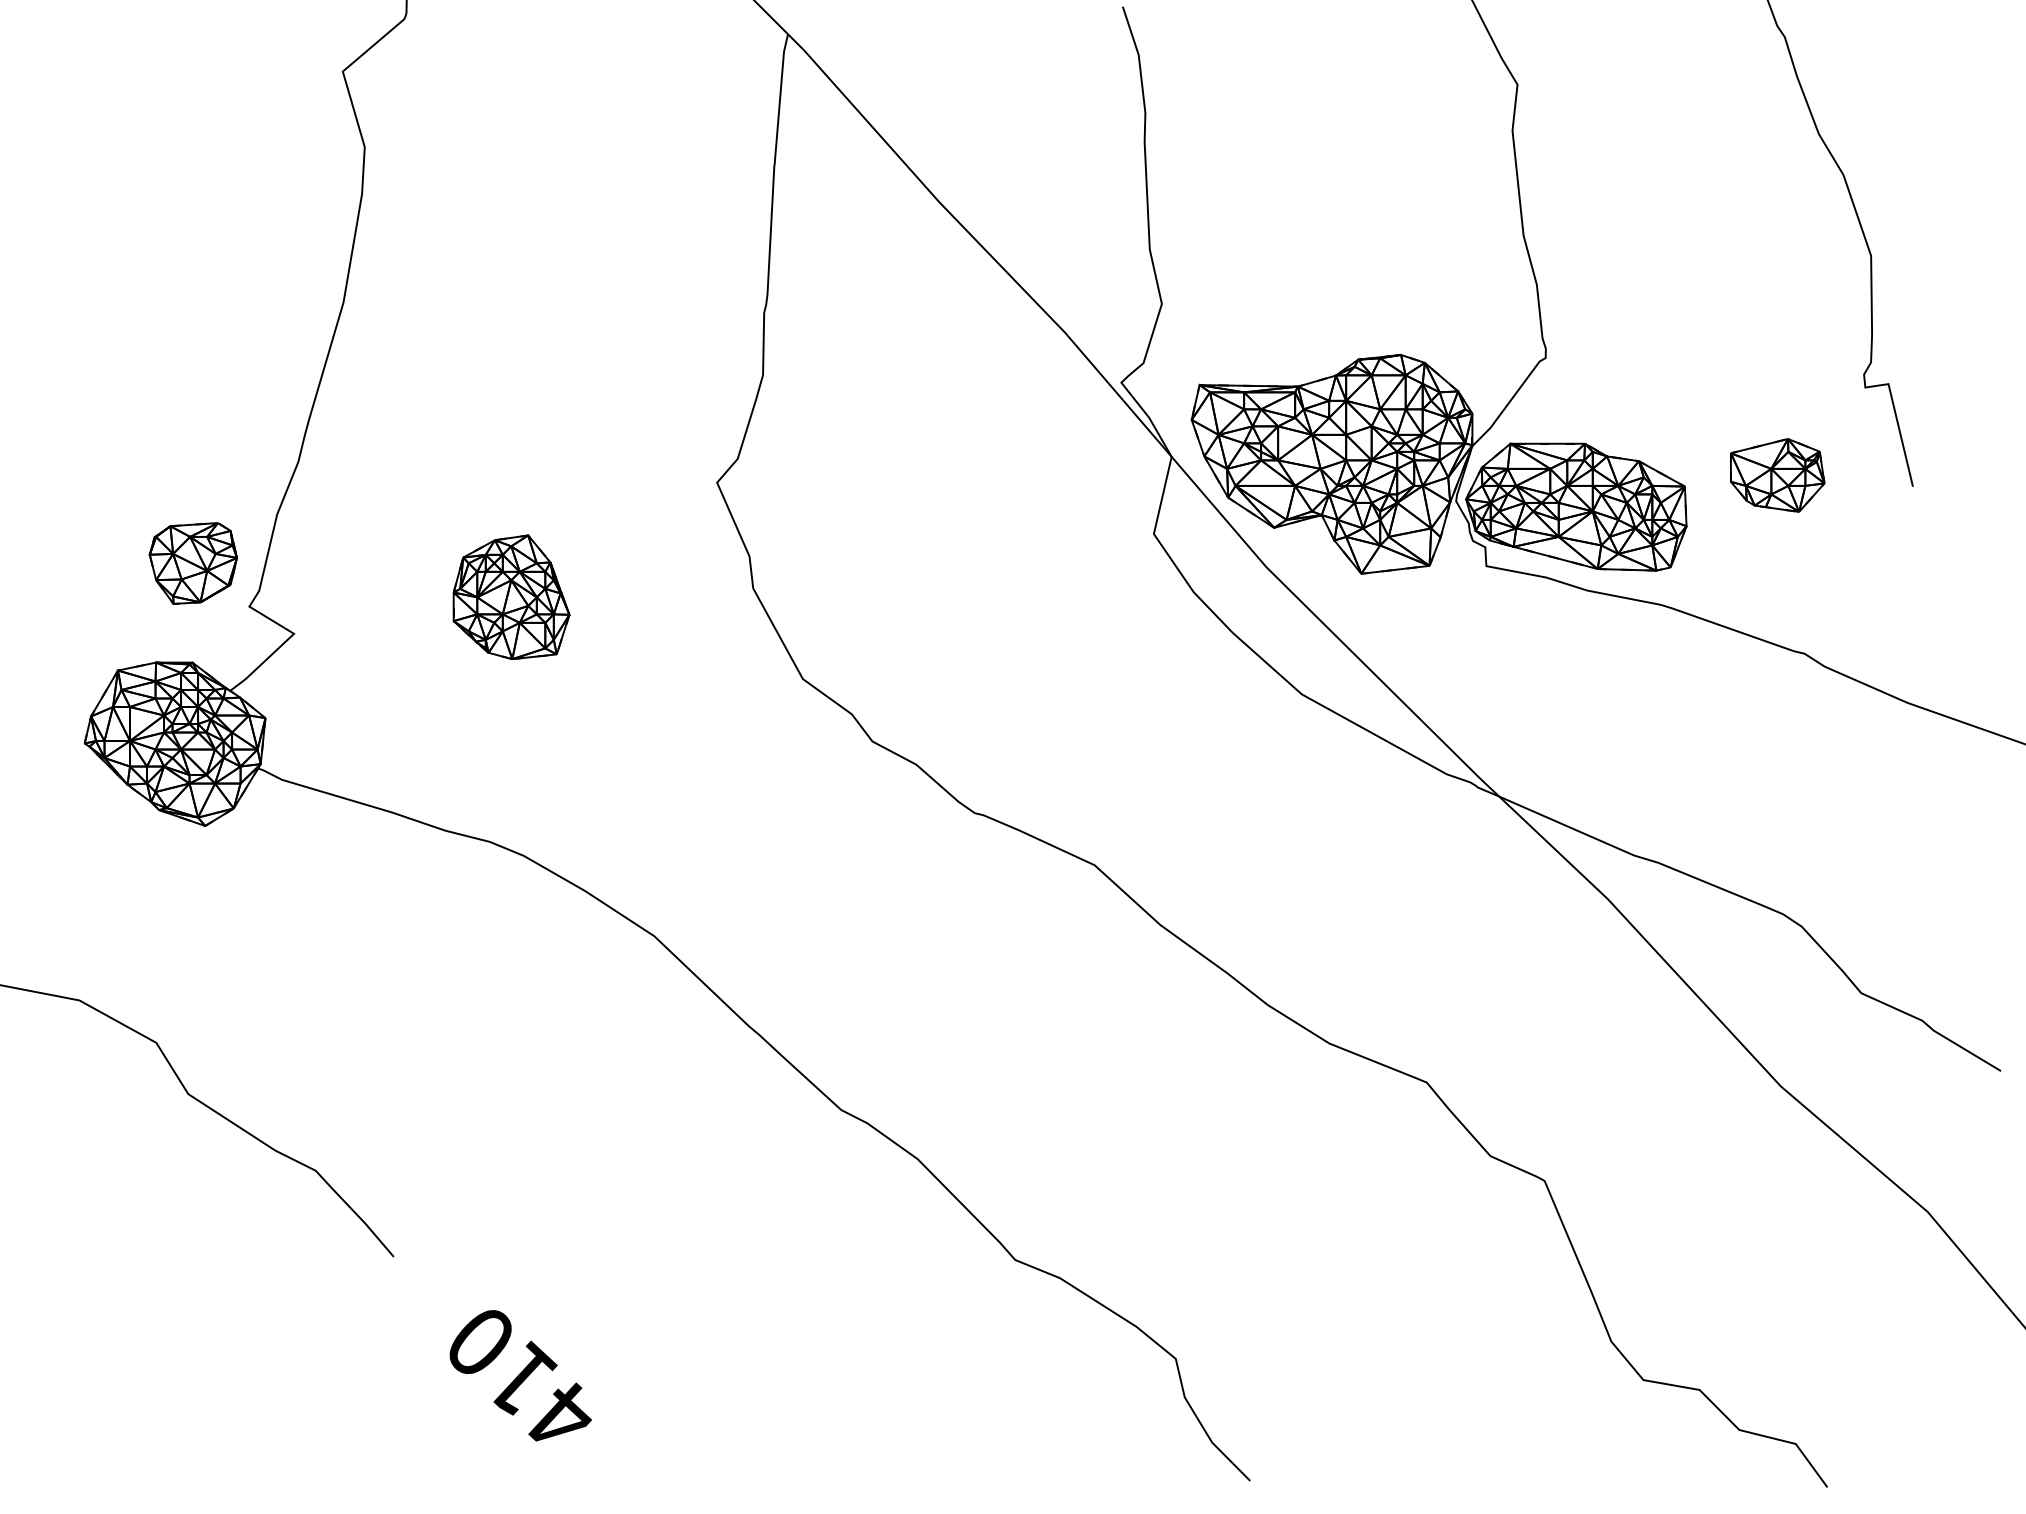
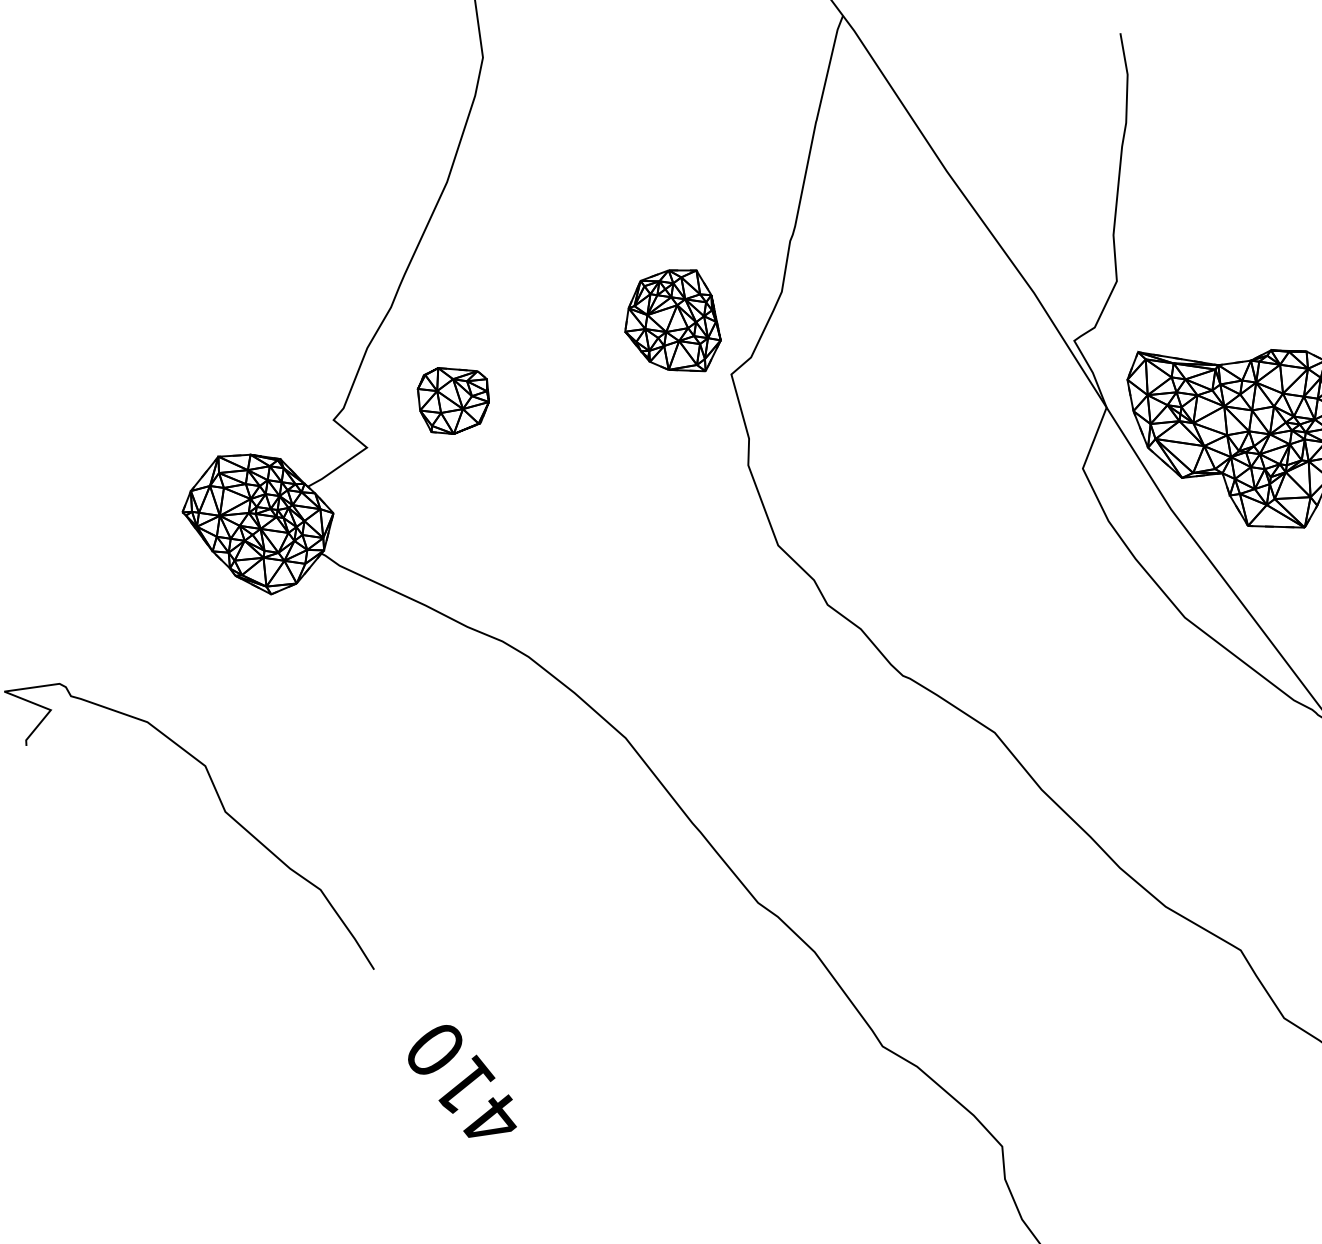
part: (192, 563) -> (451, 401), moved
part: (511, 596) -> (675, 318), moved

